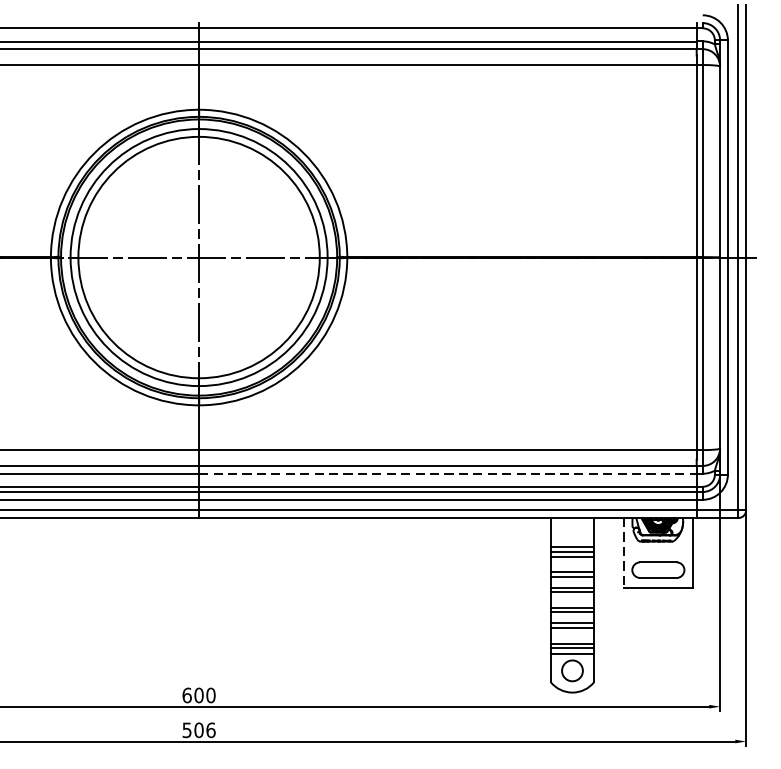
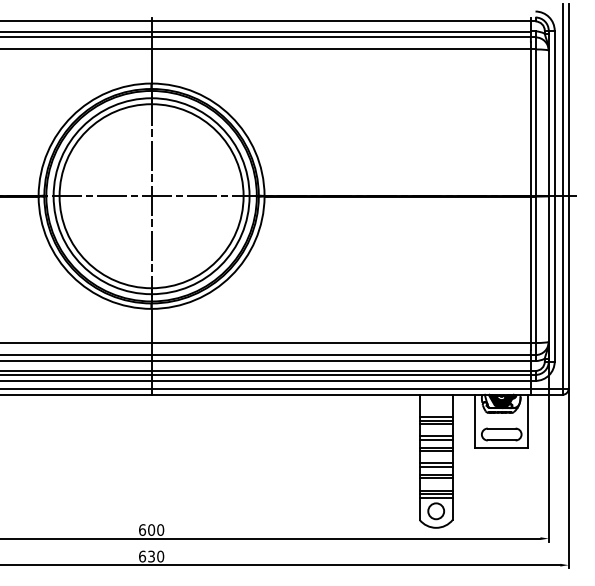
line: (448, 473) -> (341, 360), dashed -> solid
line: (624, 553) -> (475, 421), dashed -> solid
text: (198, 730) -> (151, 556), 506 -> 630

